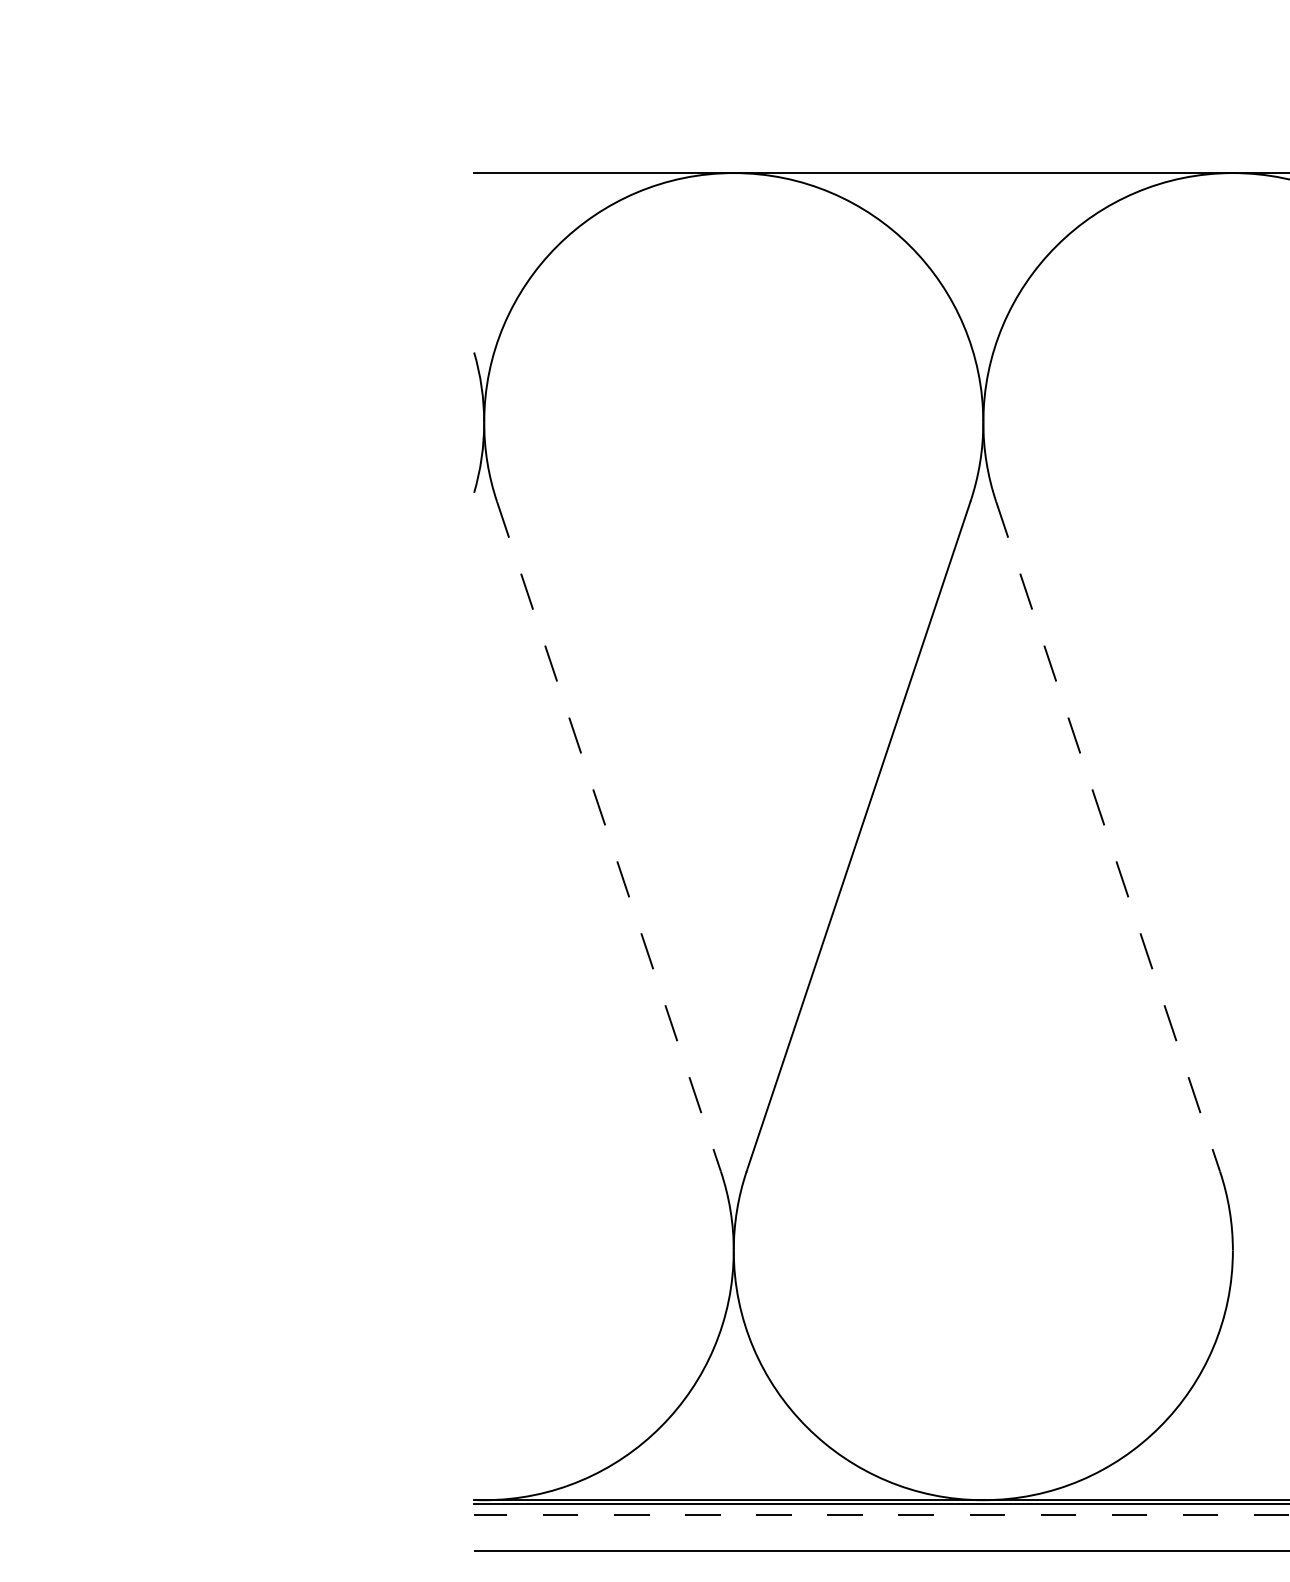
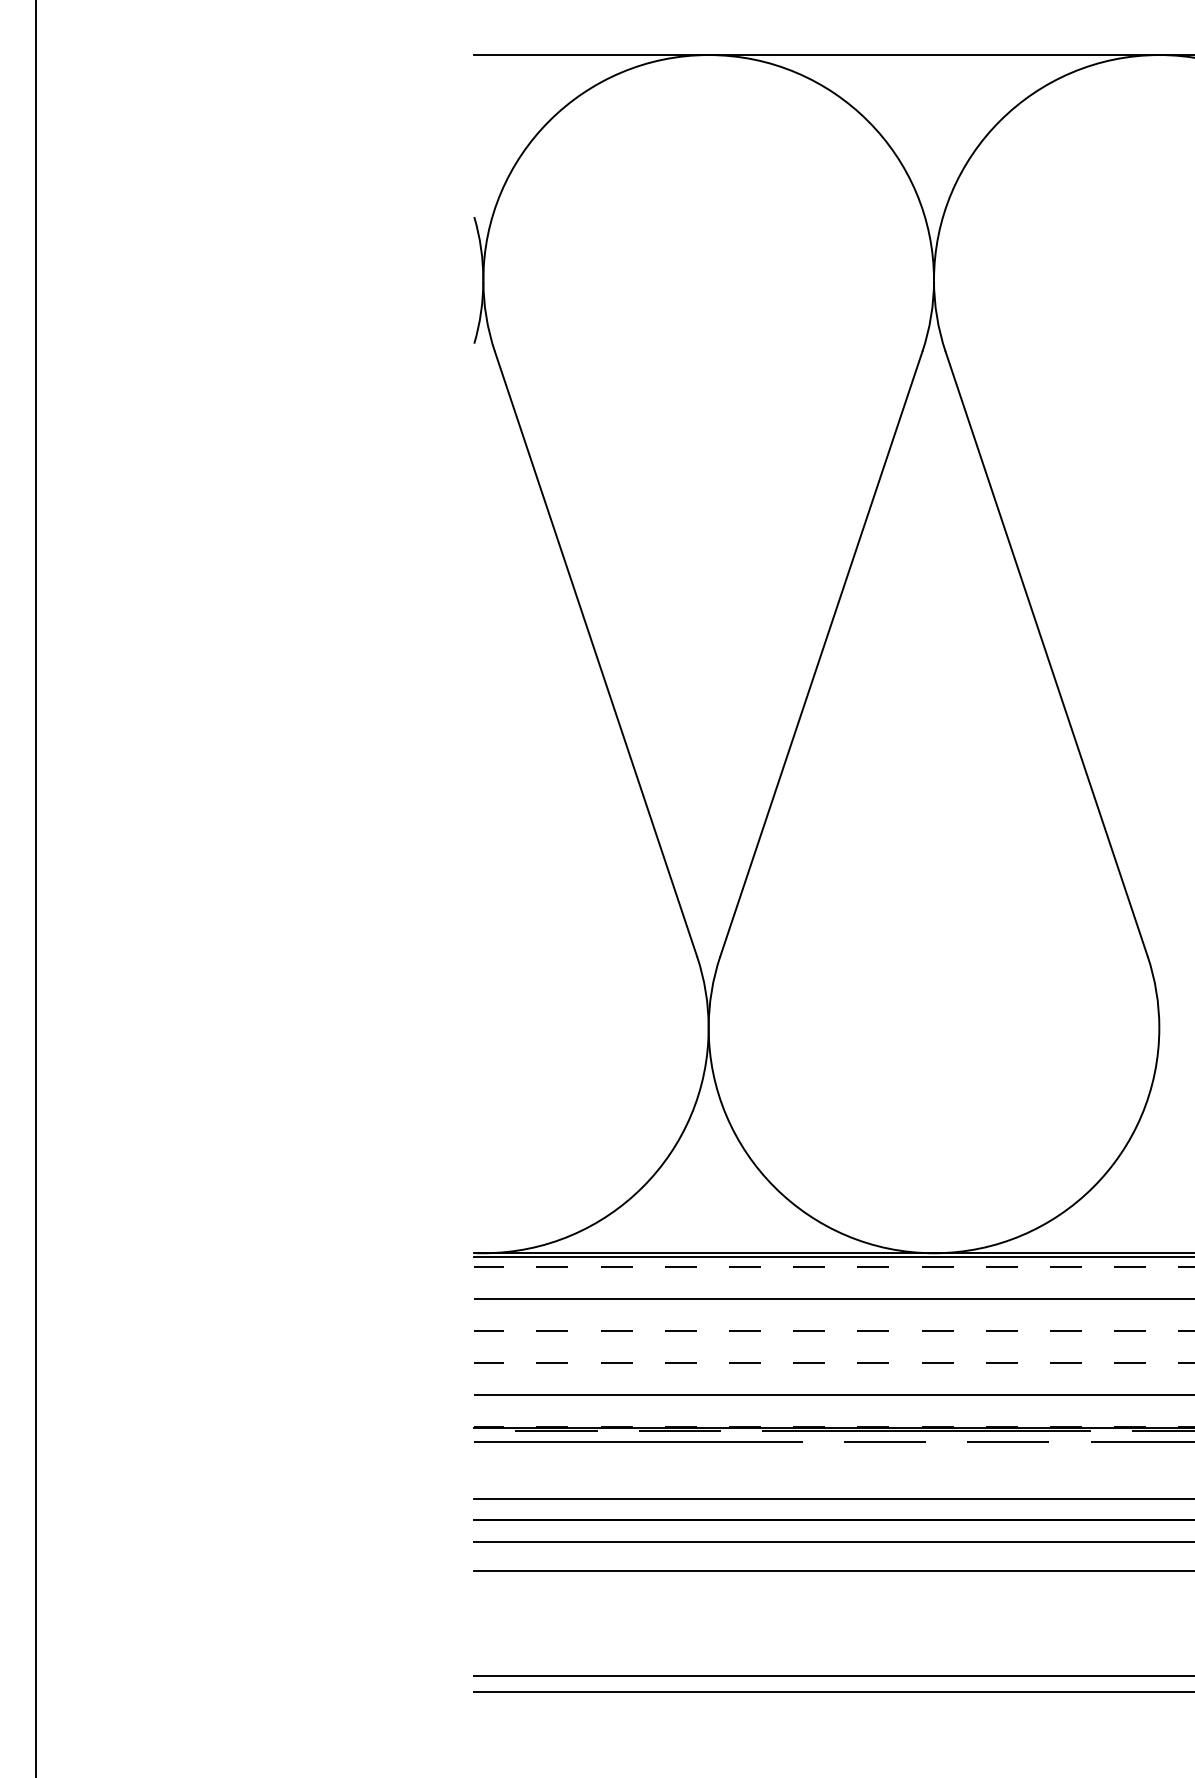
line: (609, 837) -> (596, 654), dashed -> solid
line: (1107, 837) -> (1046, 654), dashed -> solid

